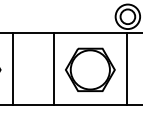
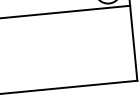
line: (53, 68) -> (35, 52), removed
line: (127, 68) -> (112, 44), removed
part: (90, 69) -> (74, 49), removed

